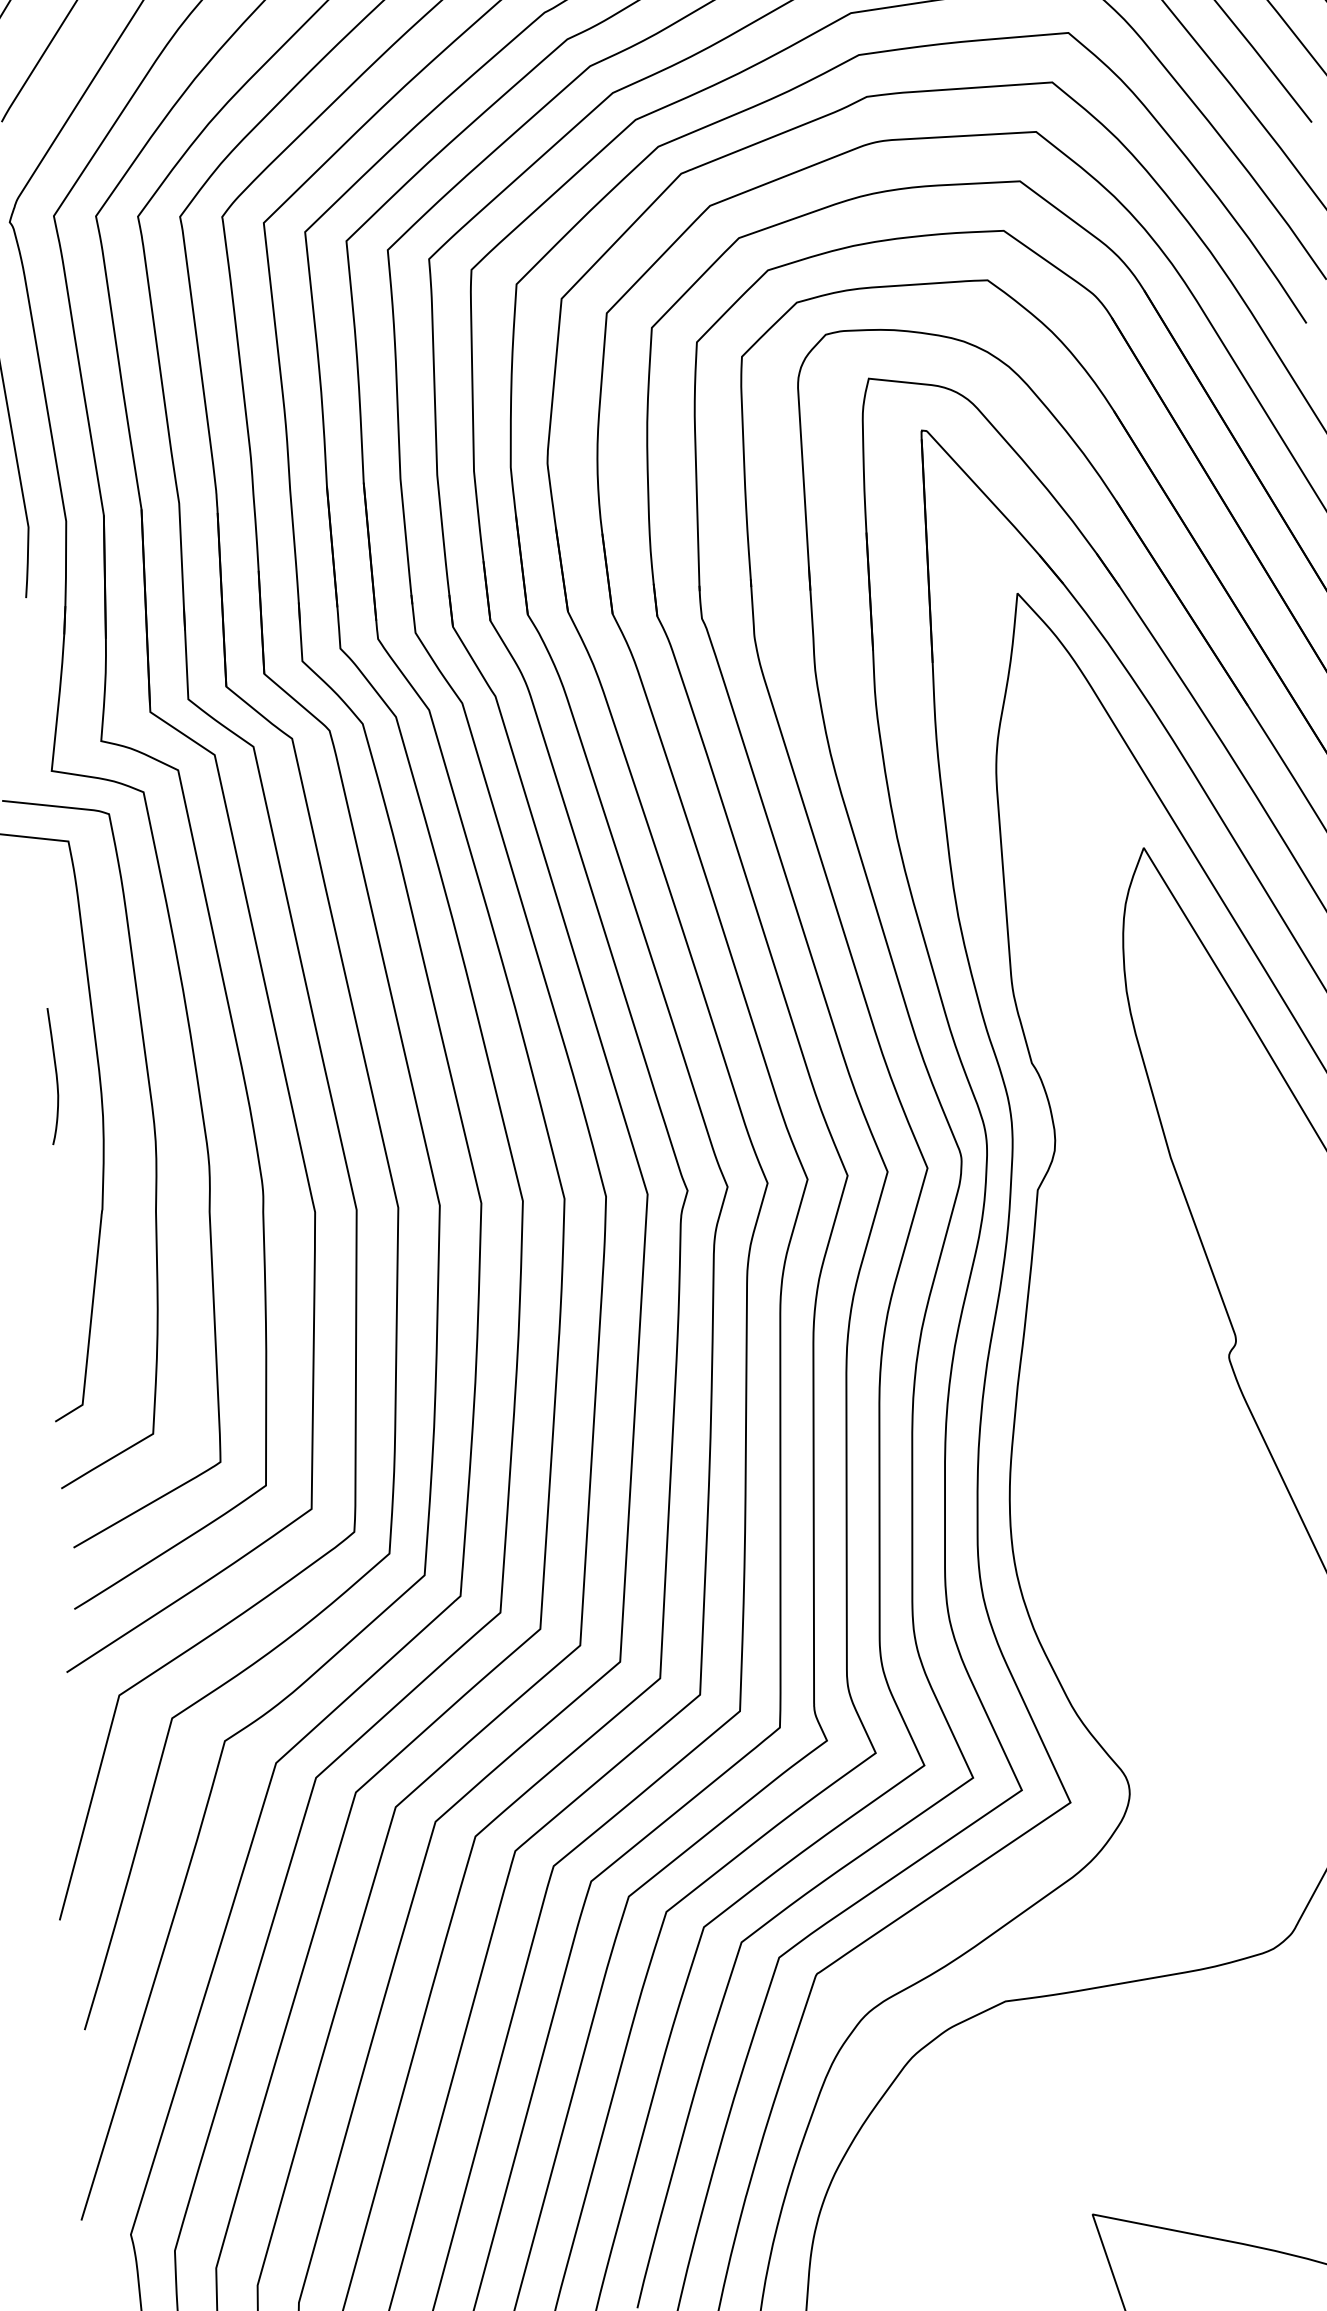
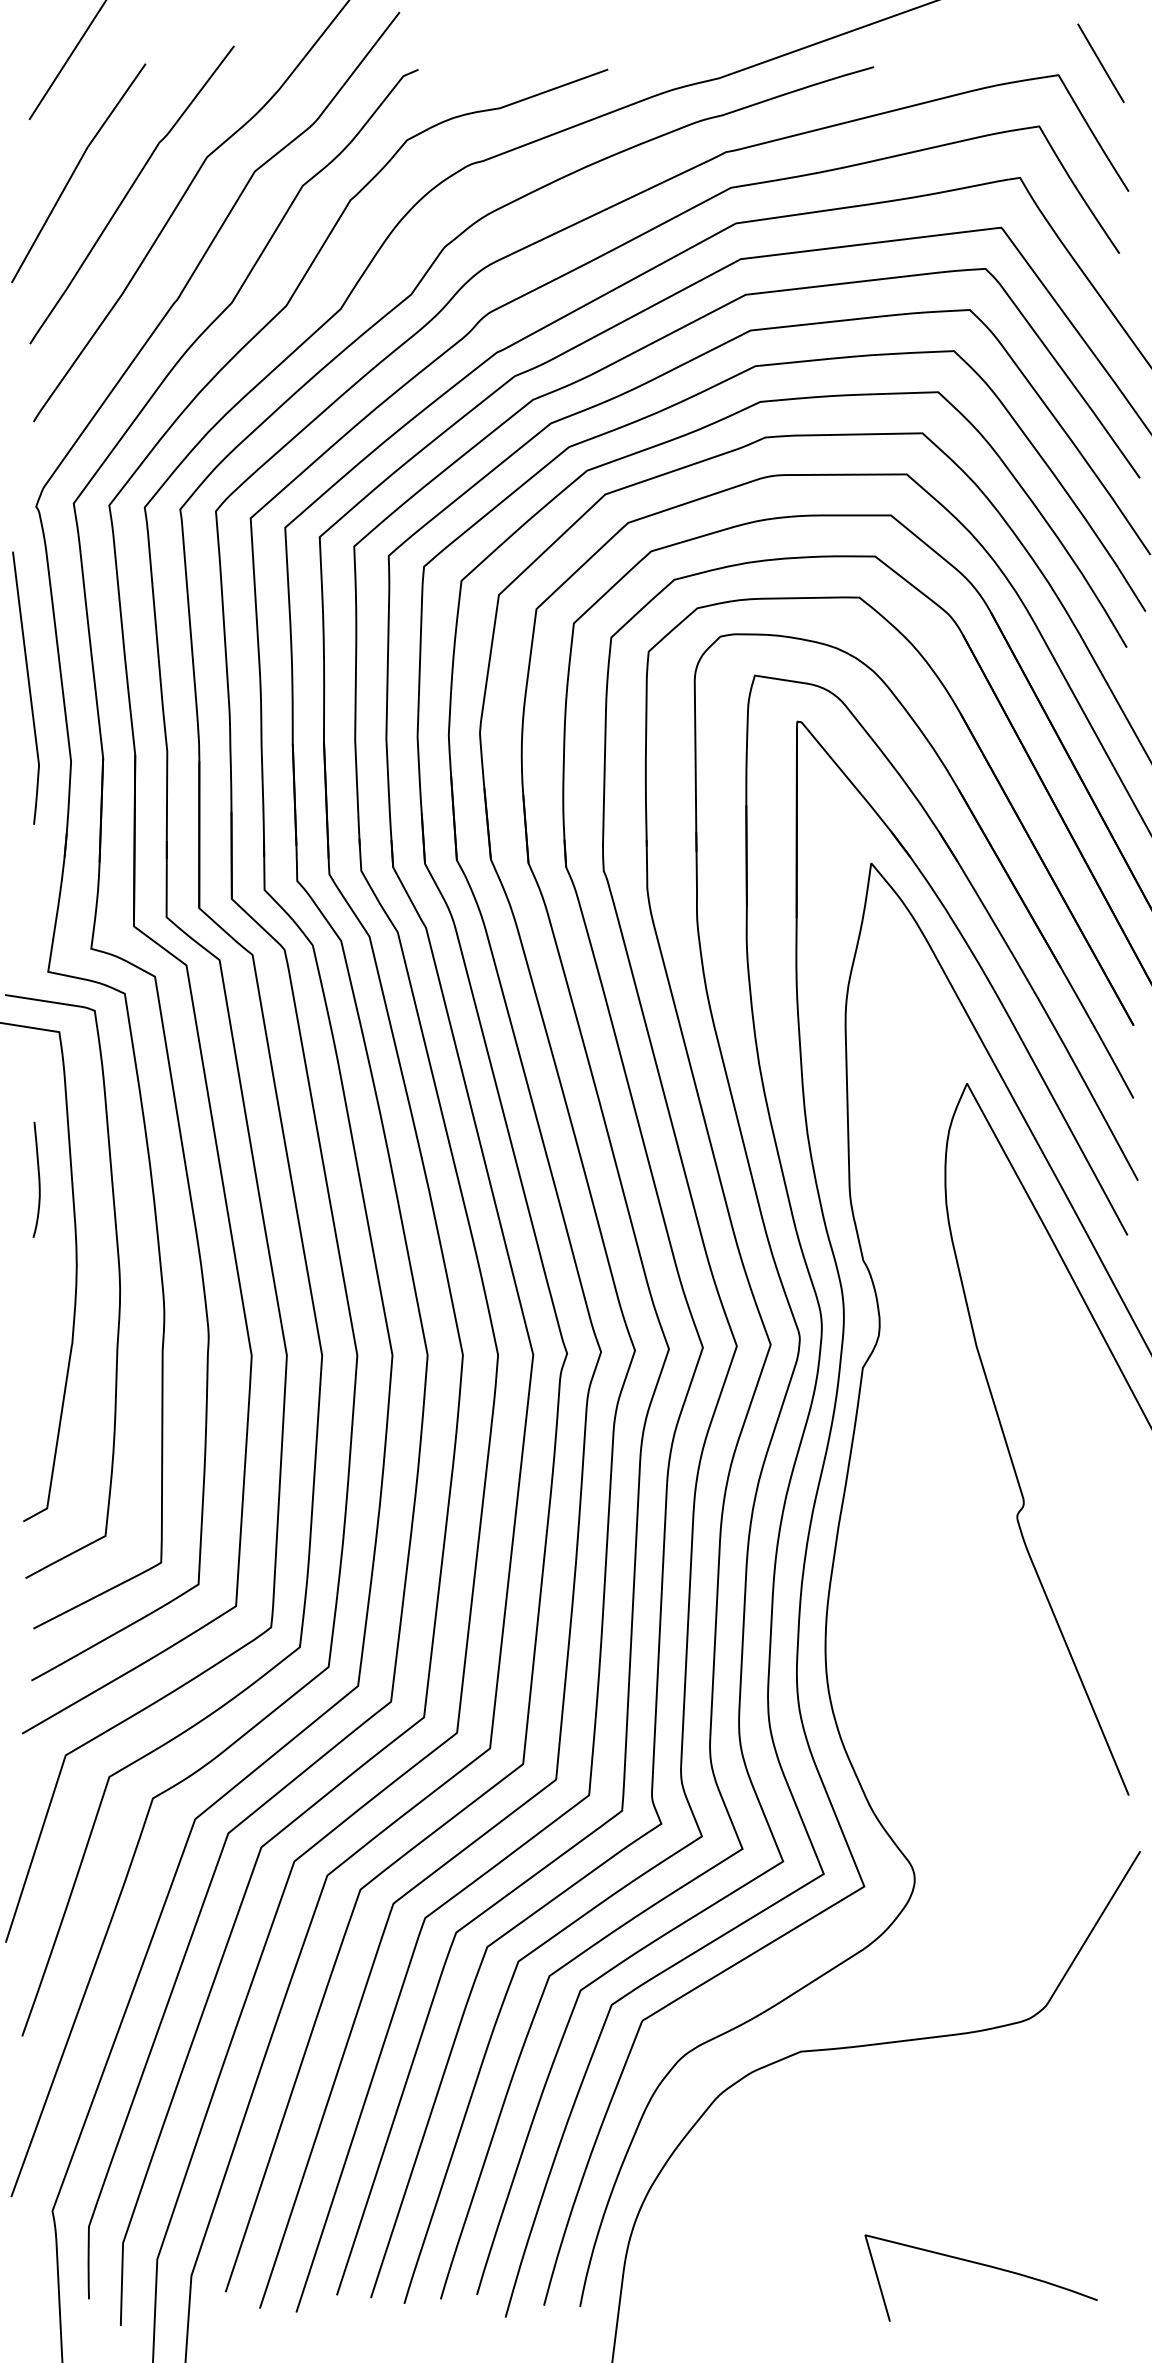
curve: (55, 1075) -> (38, 1179), moved

